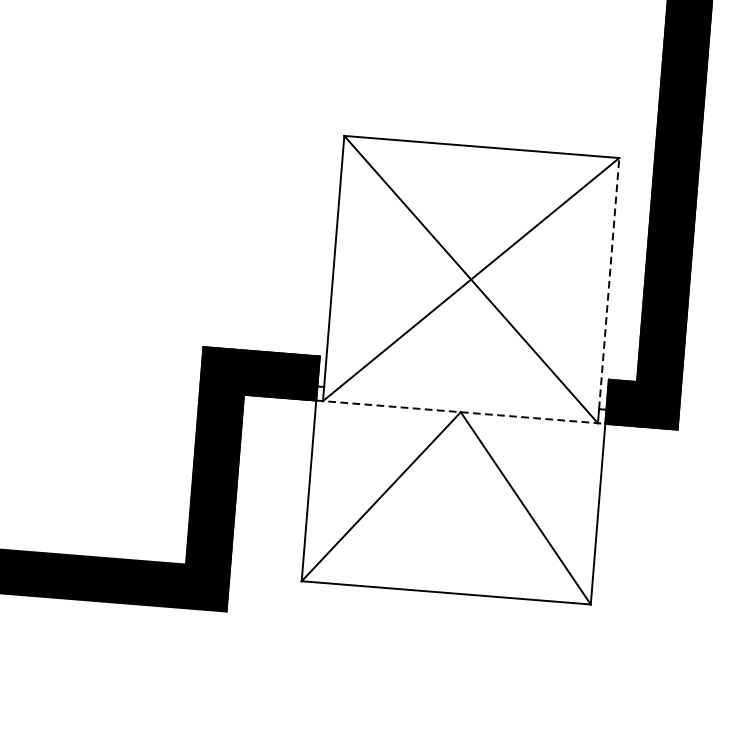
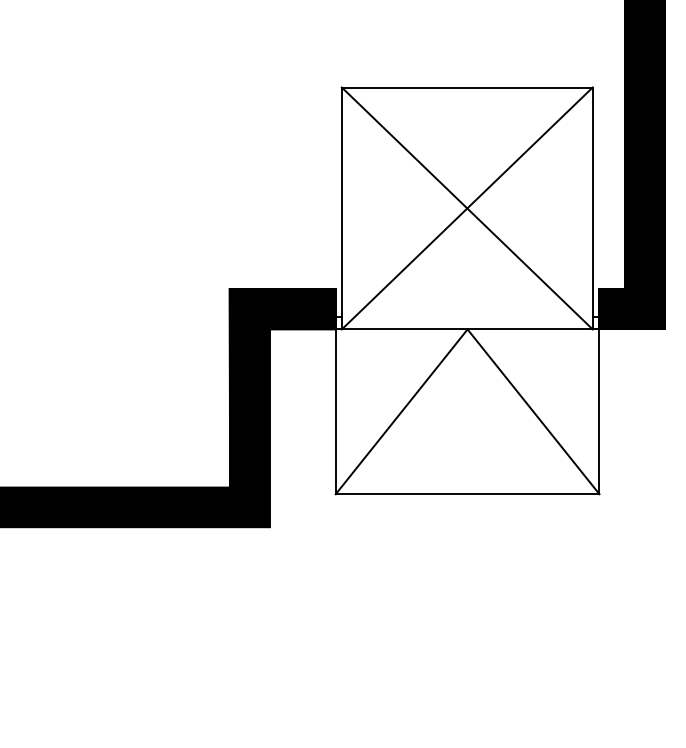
line: (608, 284) -> (592, 202), dashed -> solid
line: (460, 412) -> (467, 329), dashed -> solid

